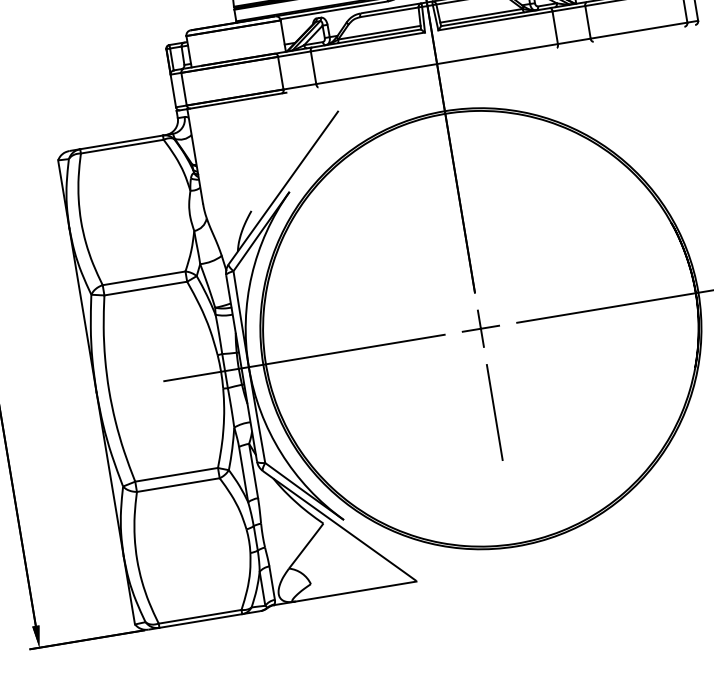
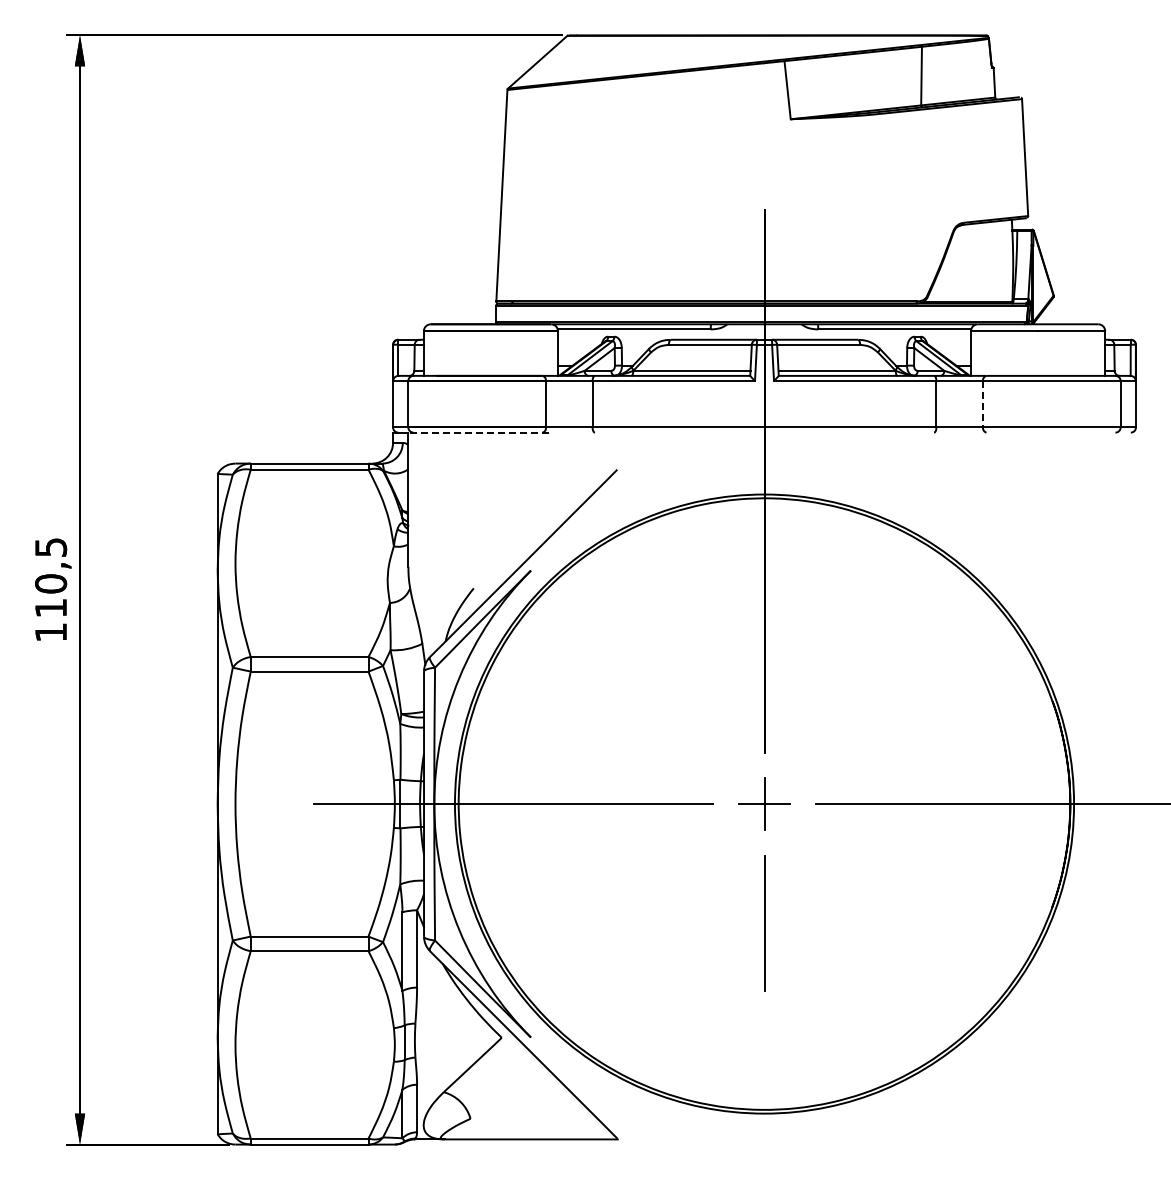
line: (588, 22) -> (983, 404), solid -> dashed
line: (236, 100) -> (478, 432), solid -> dashed

